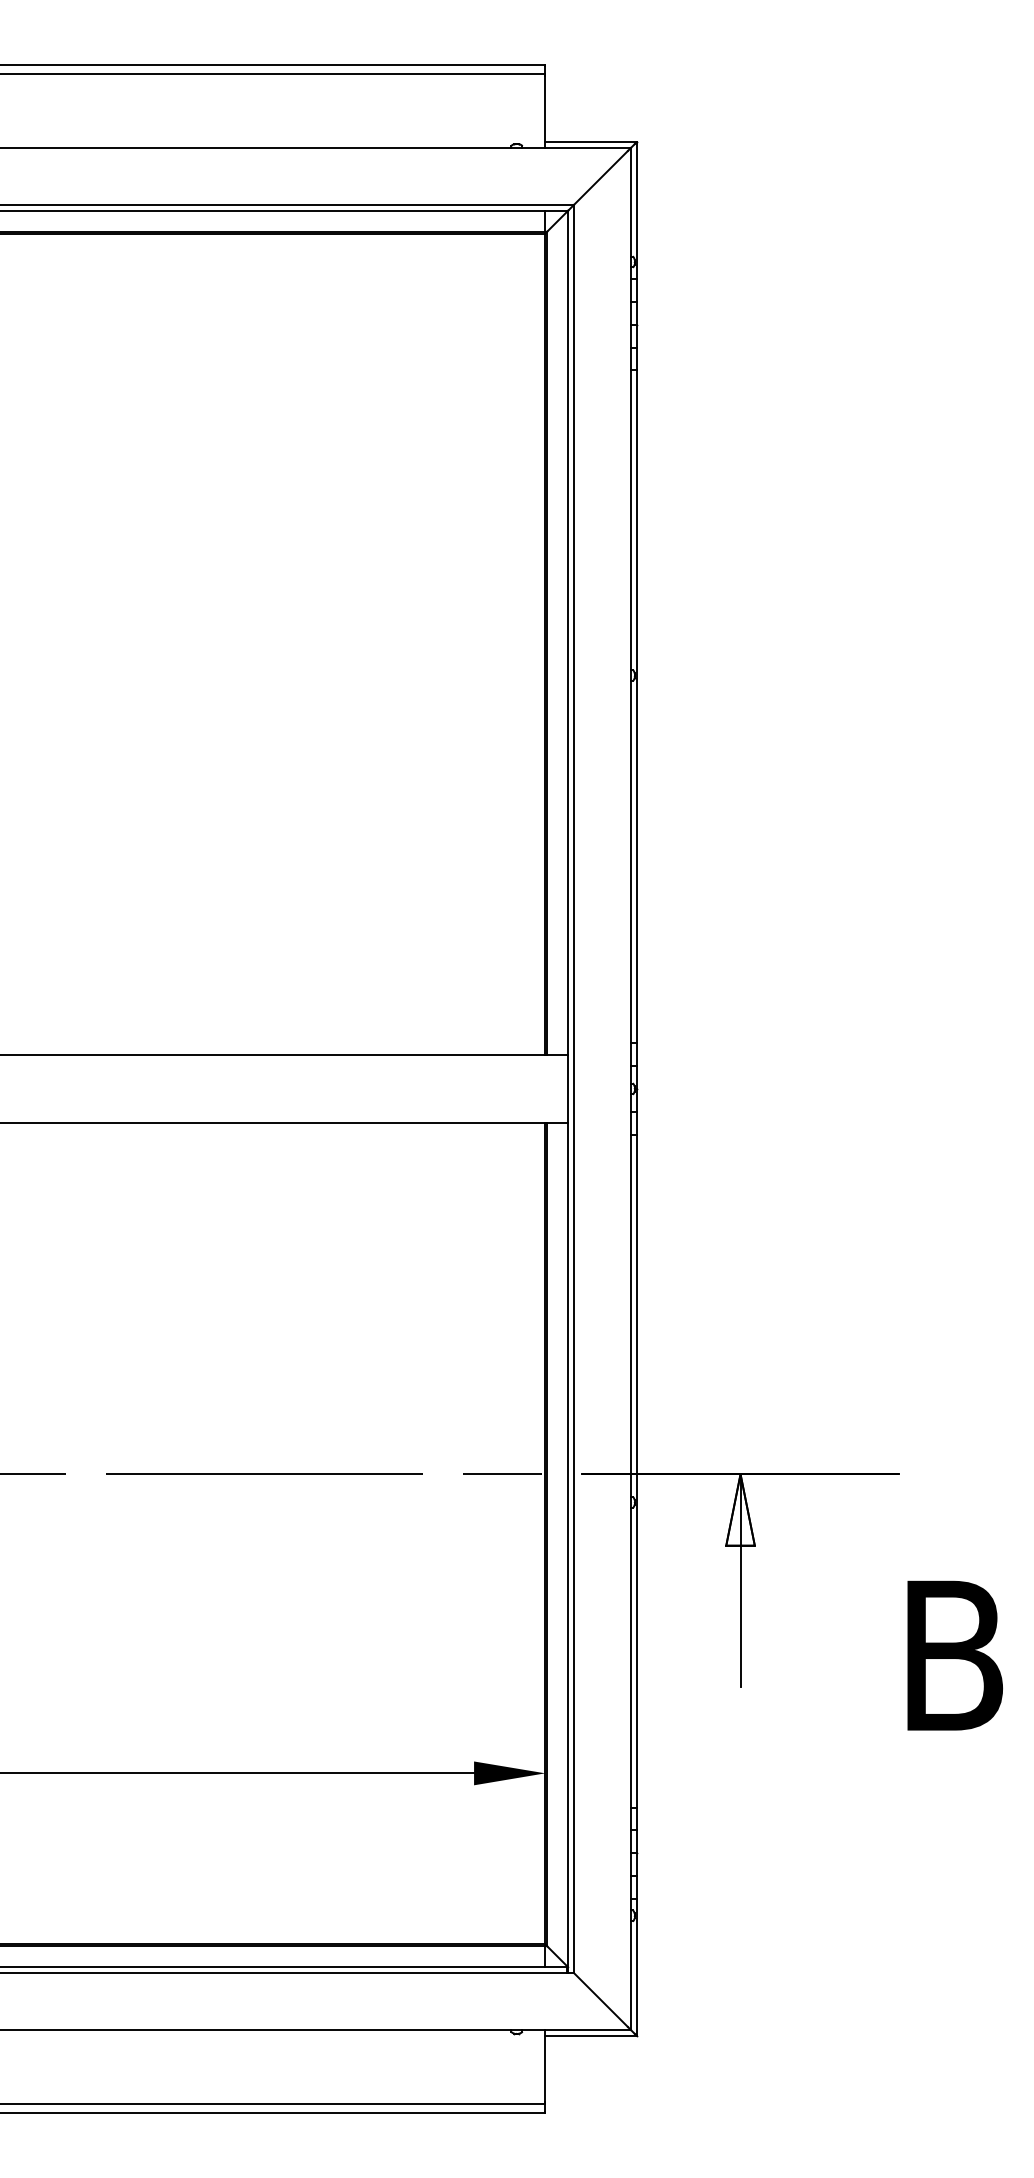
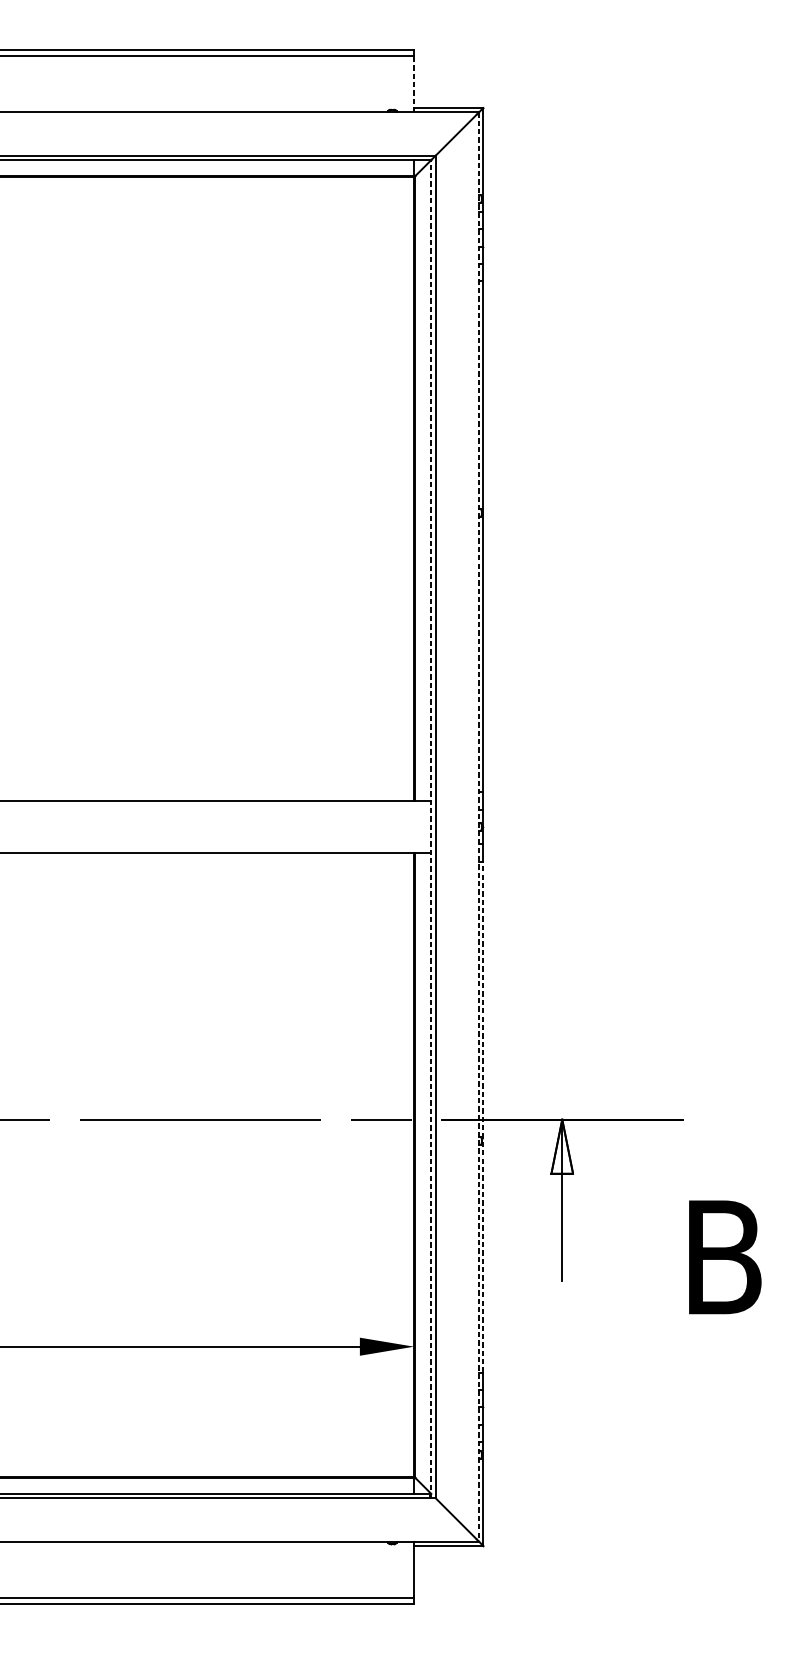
line: (545, 112) -> (414, 85), solid -> dashed
line: (630, 1088) -> (478, 826), solid -> dashed
line: (568, 1091) -> (431, 828), solid -> dashed
line: (636, 1470) -> (483, 1116), solid -> dashed

